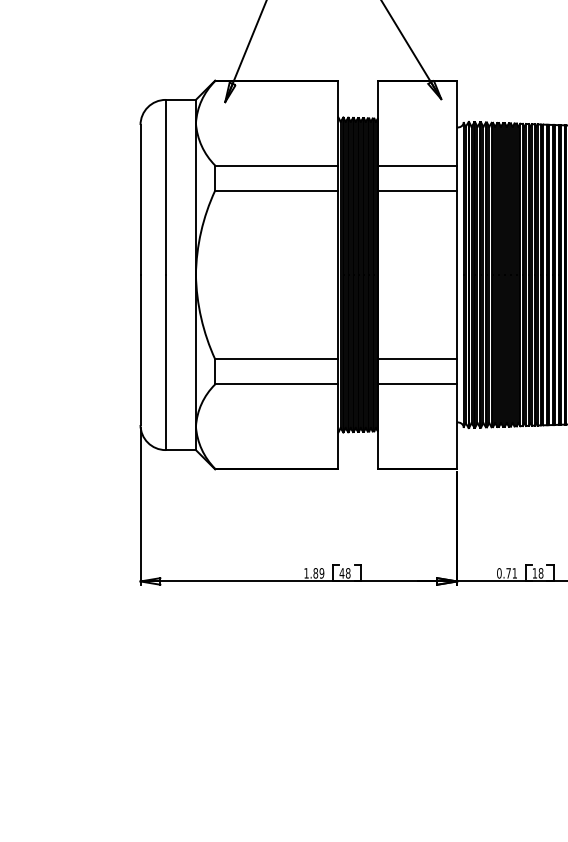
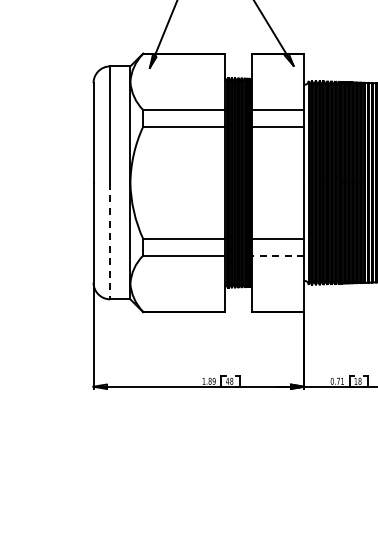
line: (166, 363) -> (110, 241), solid -> dashed
line: (417, 384) -> (277, 255), solid -> dashed

